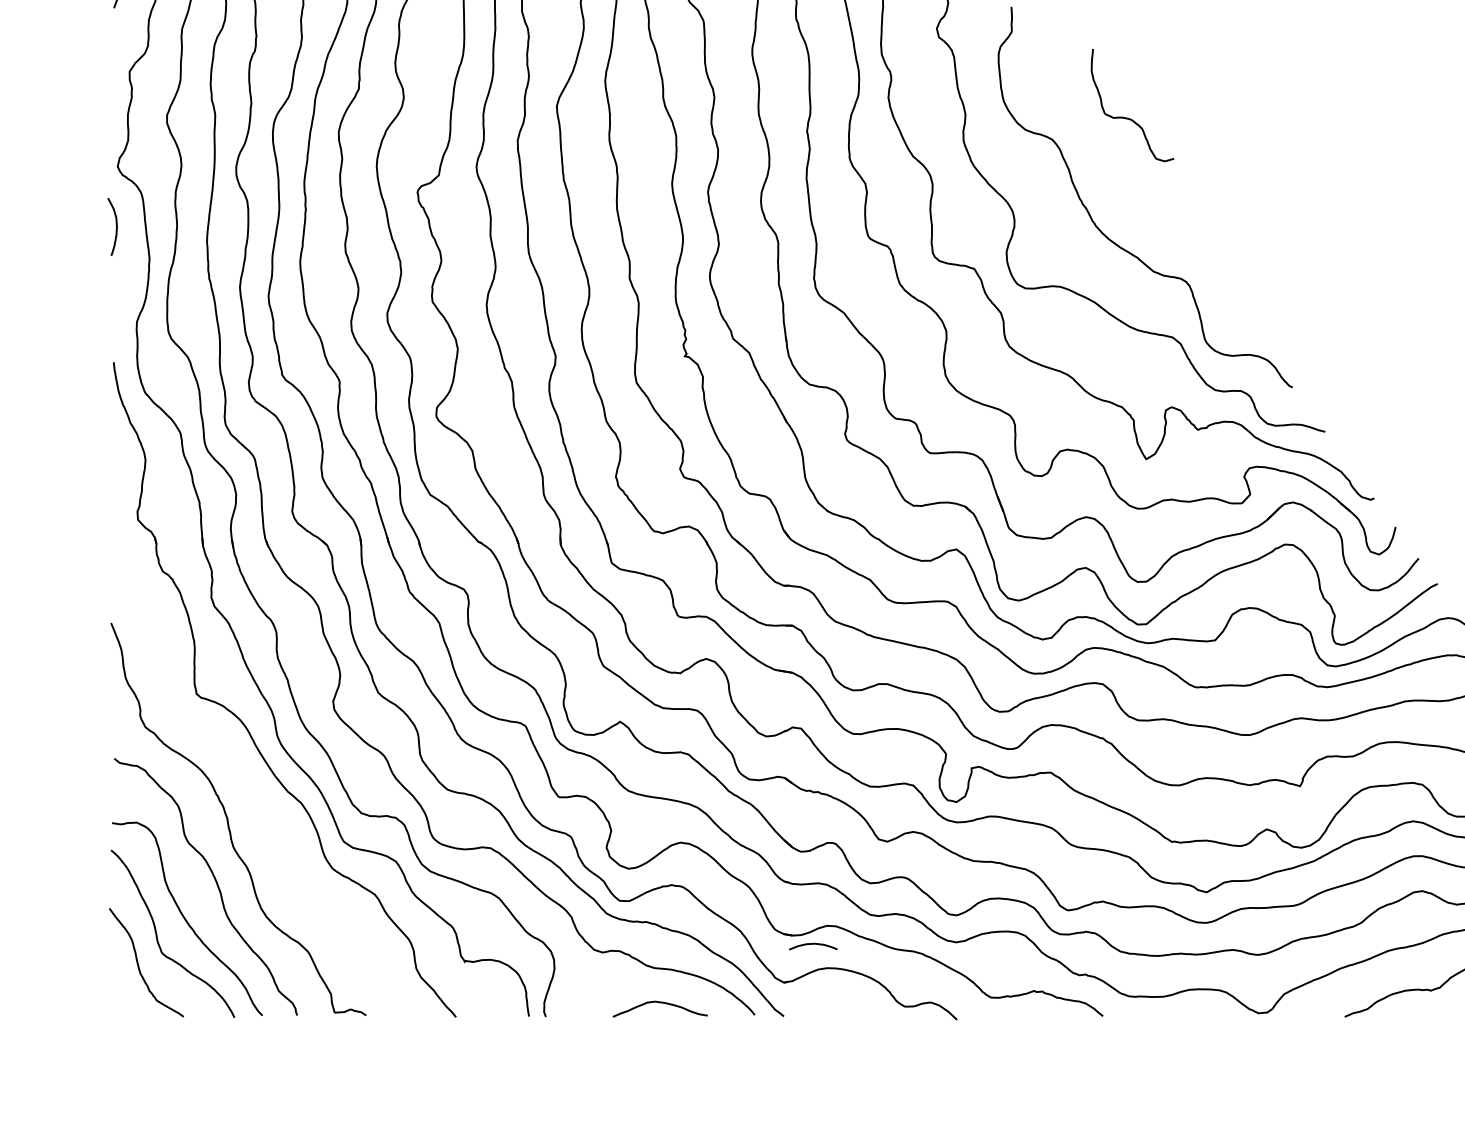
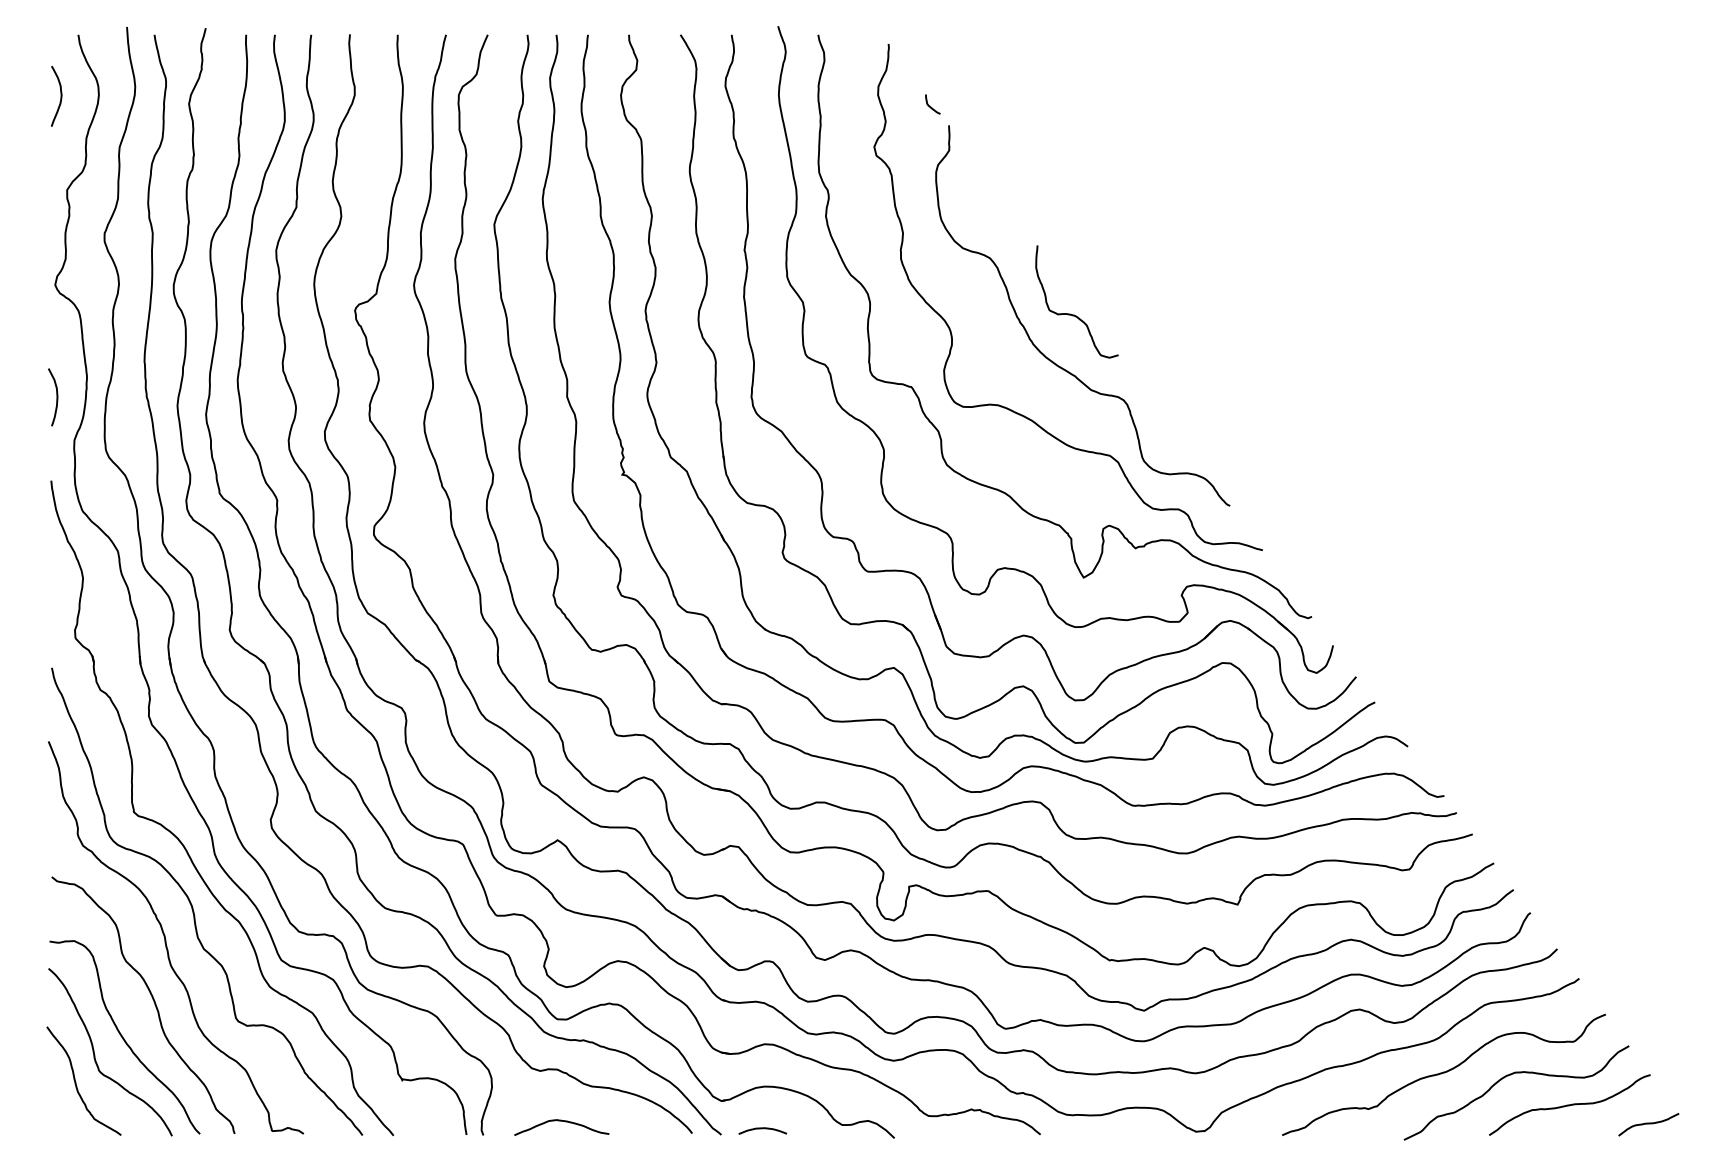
curve: (1130, 118) -> (1074, 314), moved
curve: (116, 227) -> (56, 397), moved
curve: (256, 789) -> (193, 907), added
curve: (813, 945) -> (762, 1129), moved
curve: (660, 1003) -> (561, 1121), moved

